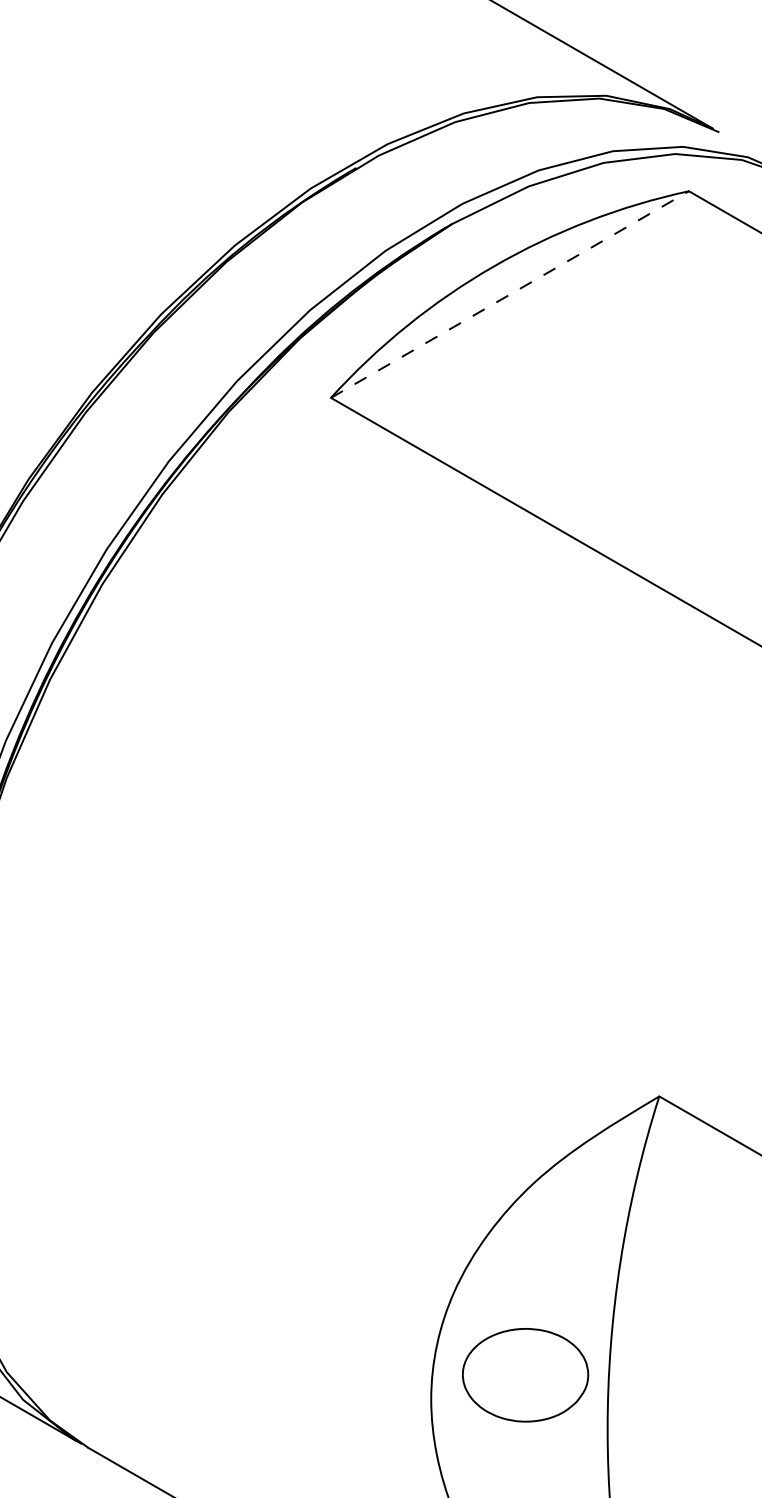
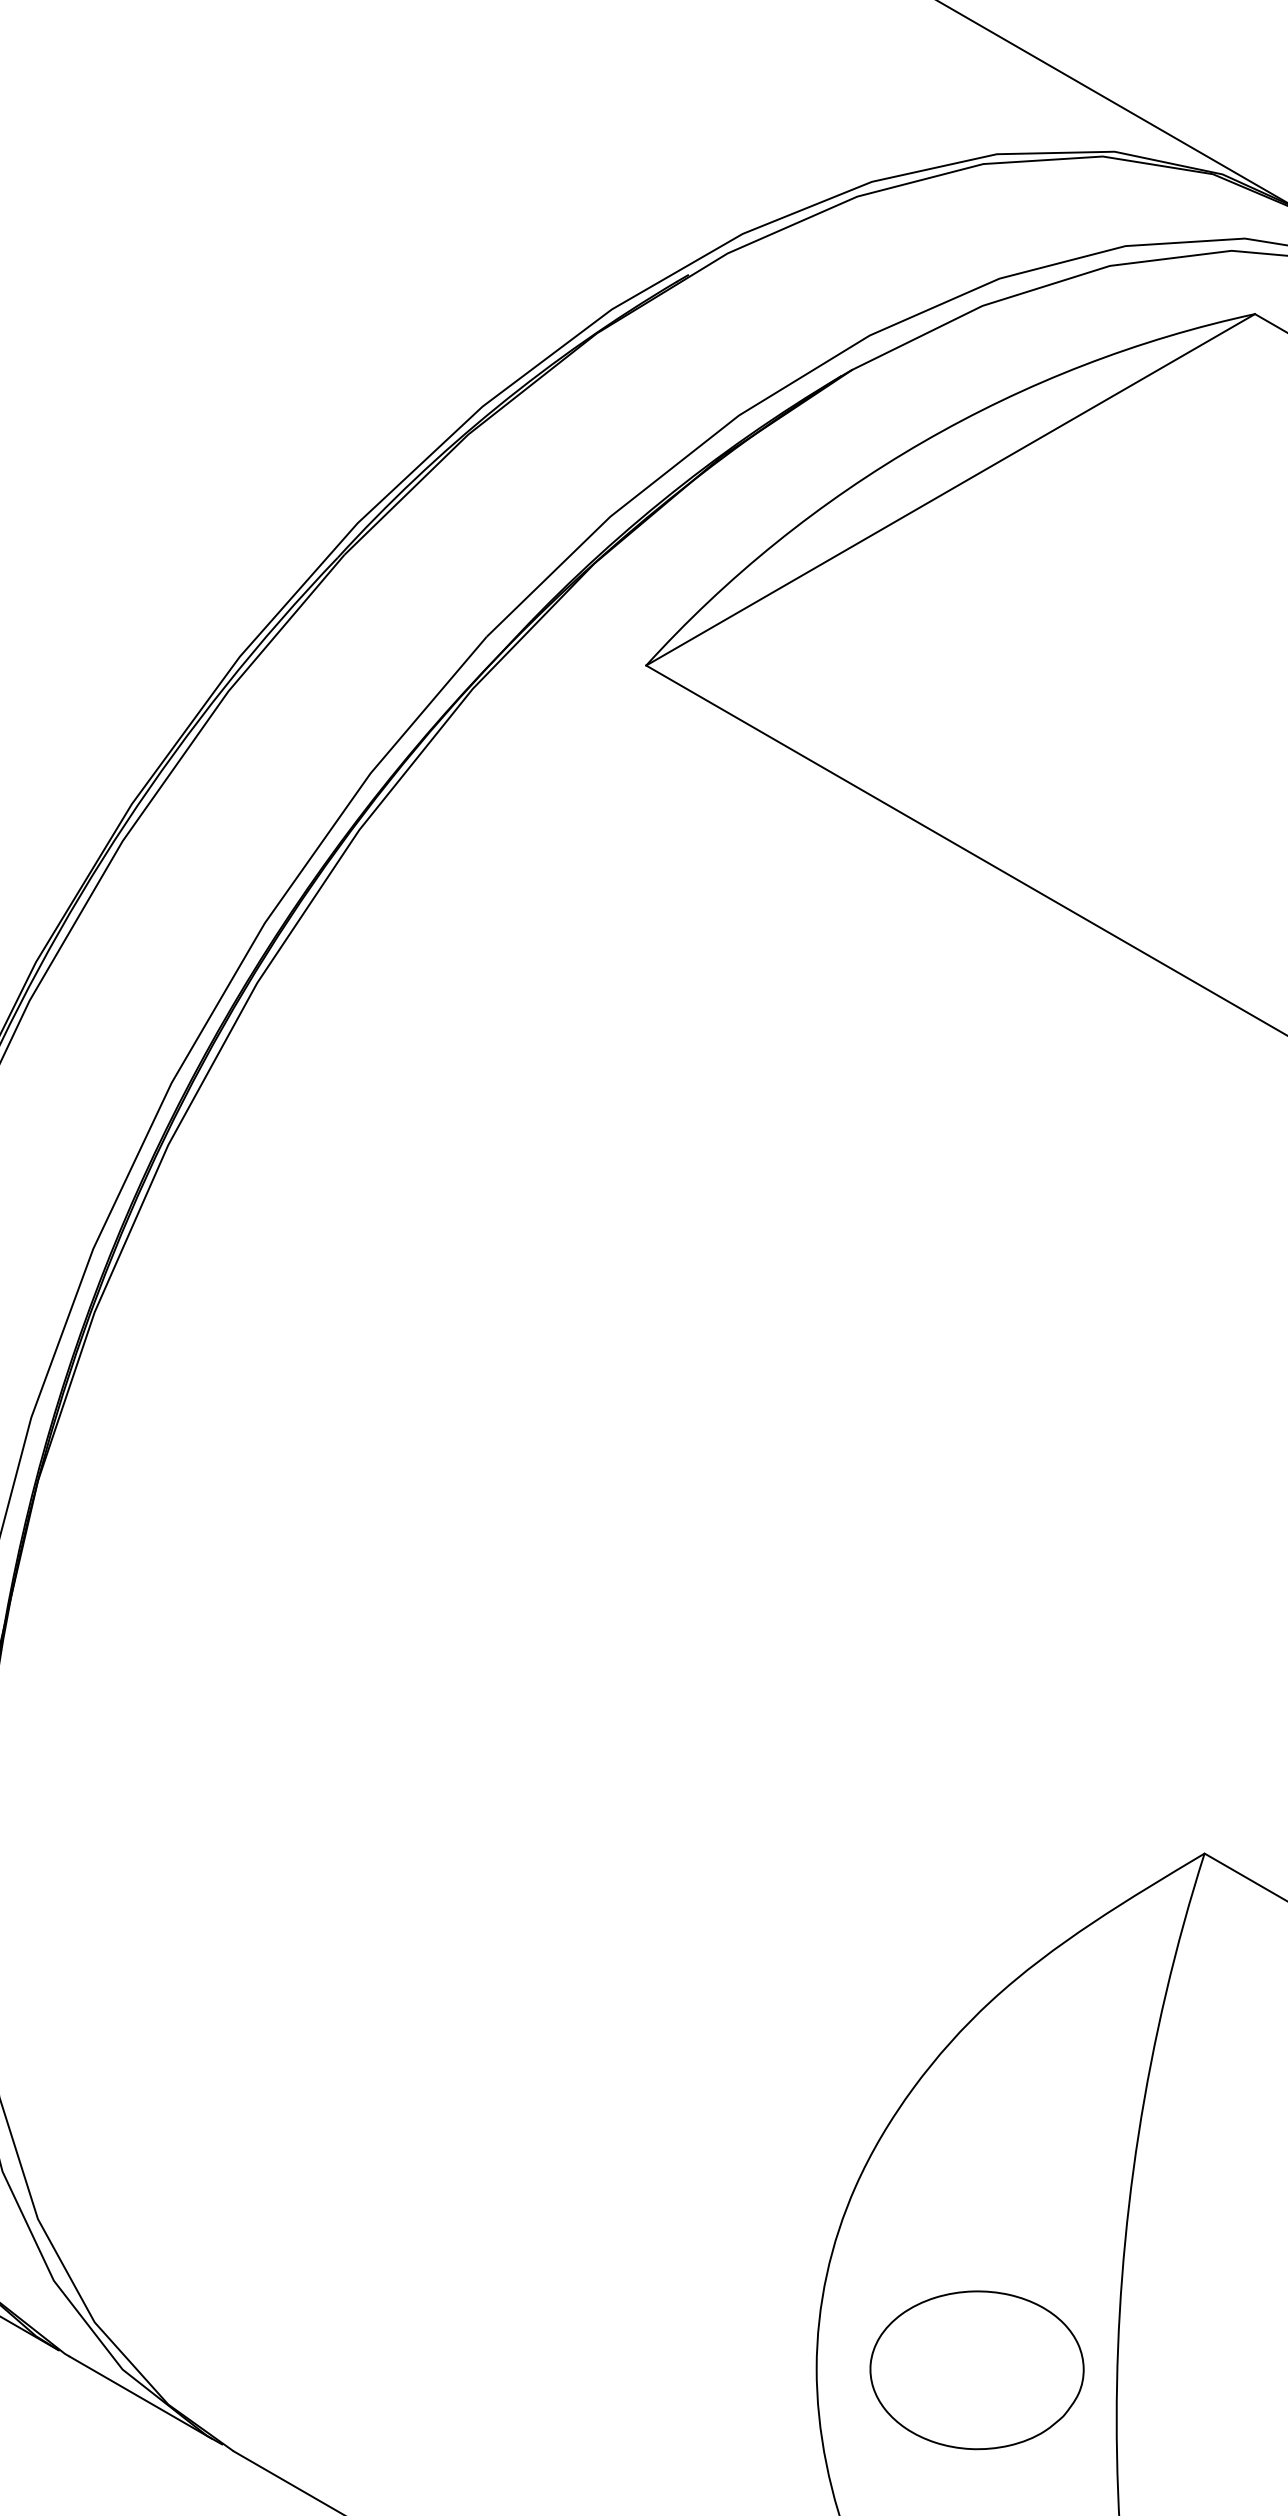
line: (509, 294) -> (949, 489), dashed -> solid
part: (525, 1375) -> (976, 2370), moved

